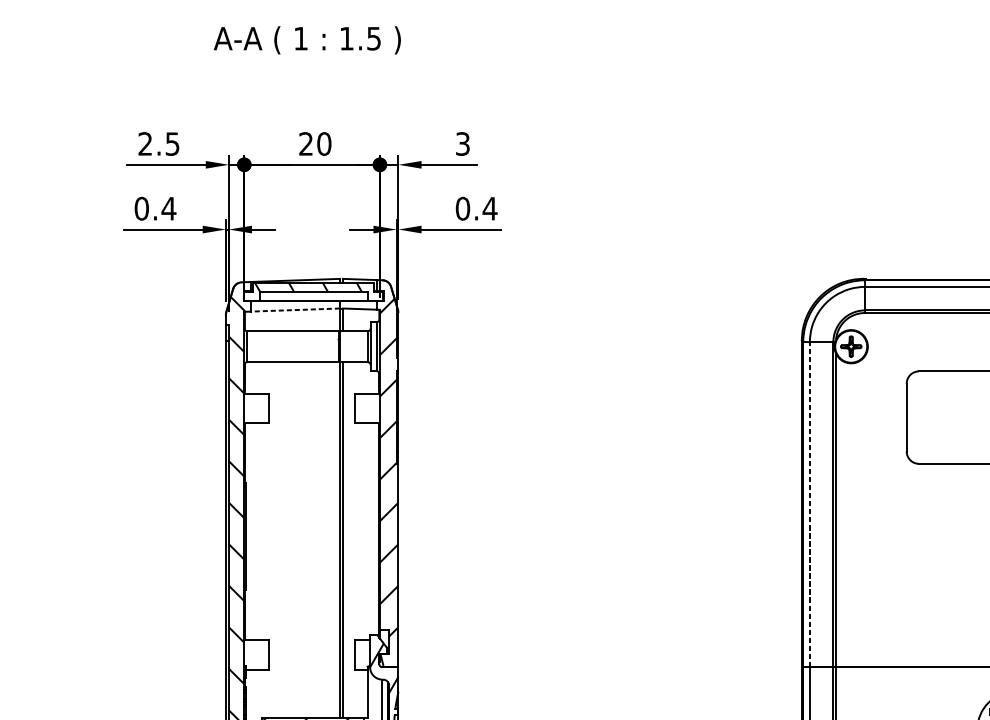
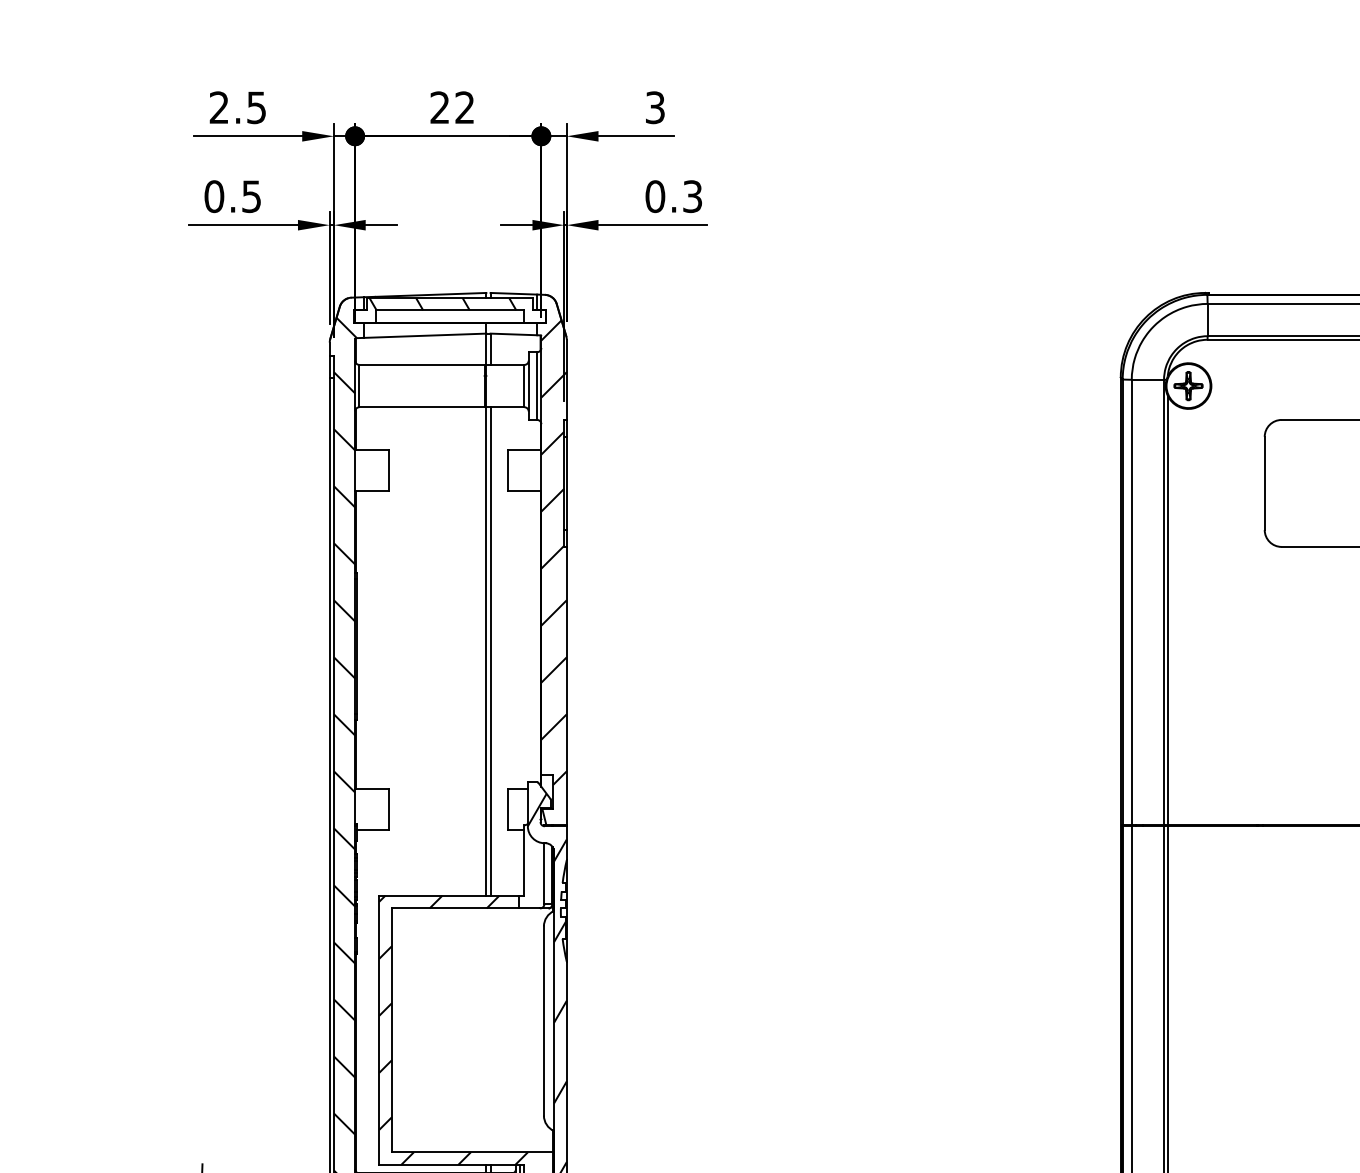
text: (323, 143) -> (464, 107), 20 -> 22
text: (168, 208) -> (251, 196), 0.4 -> 0.5
text: (490, 208) -> (692, 196), 0.4 -> 0.3
line: (294, 309) -> (424, 335), dashed -> solid
line: (809, 504) -> (1131, 602), dashed -> solid

